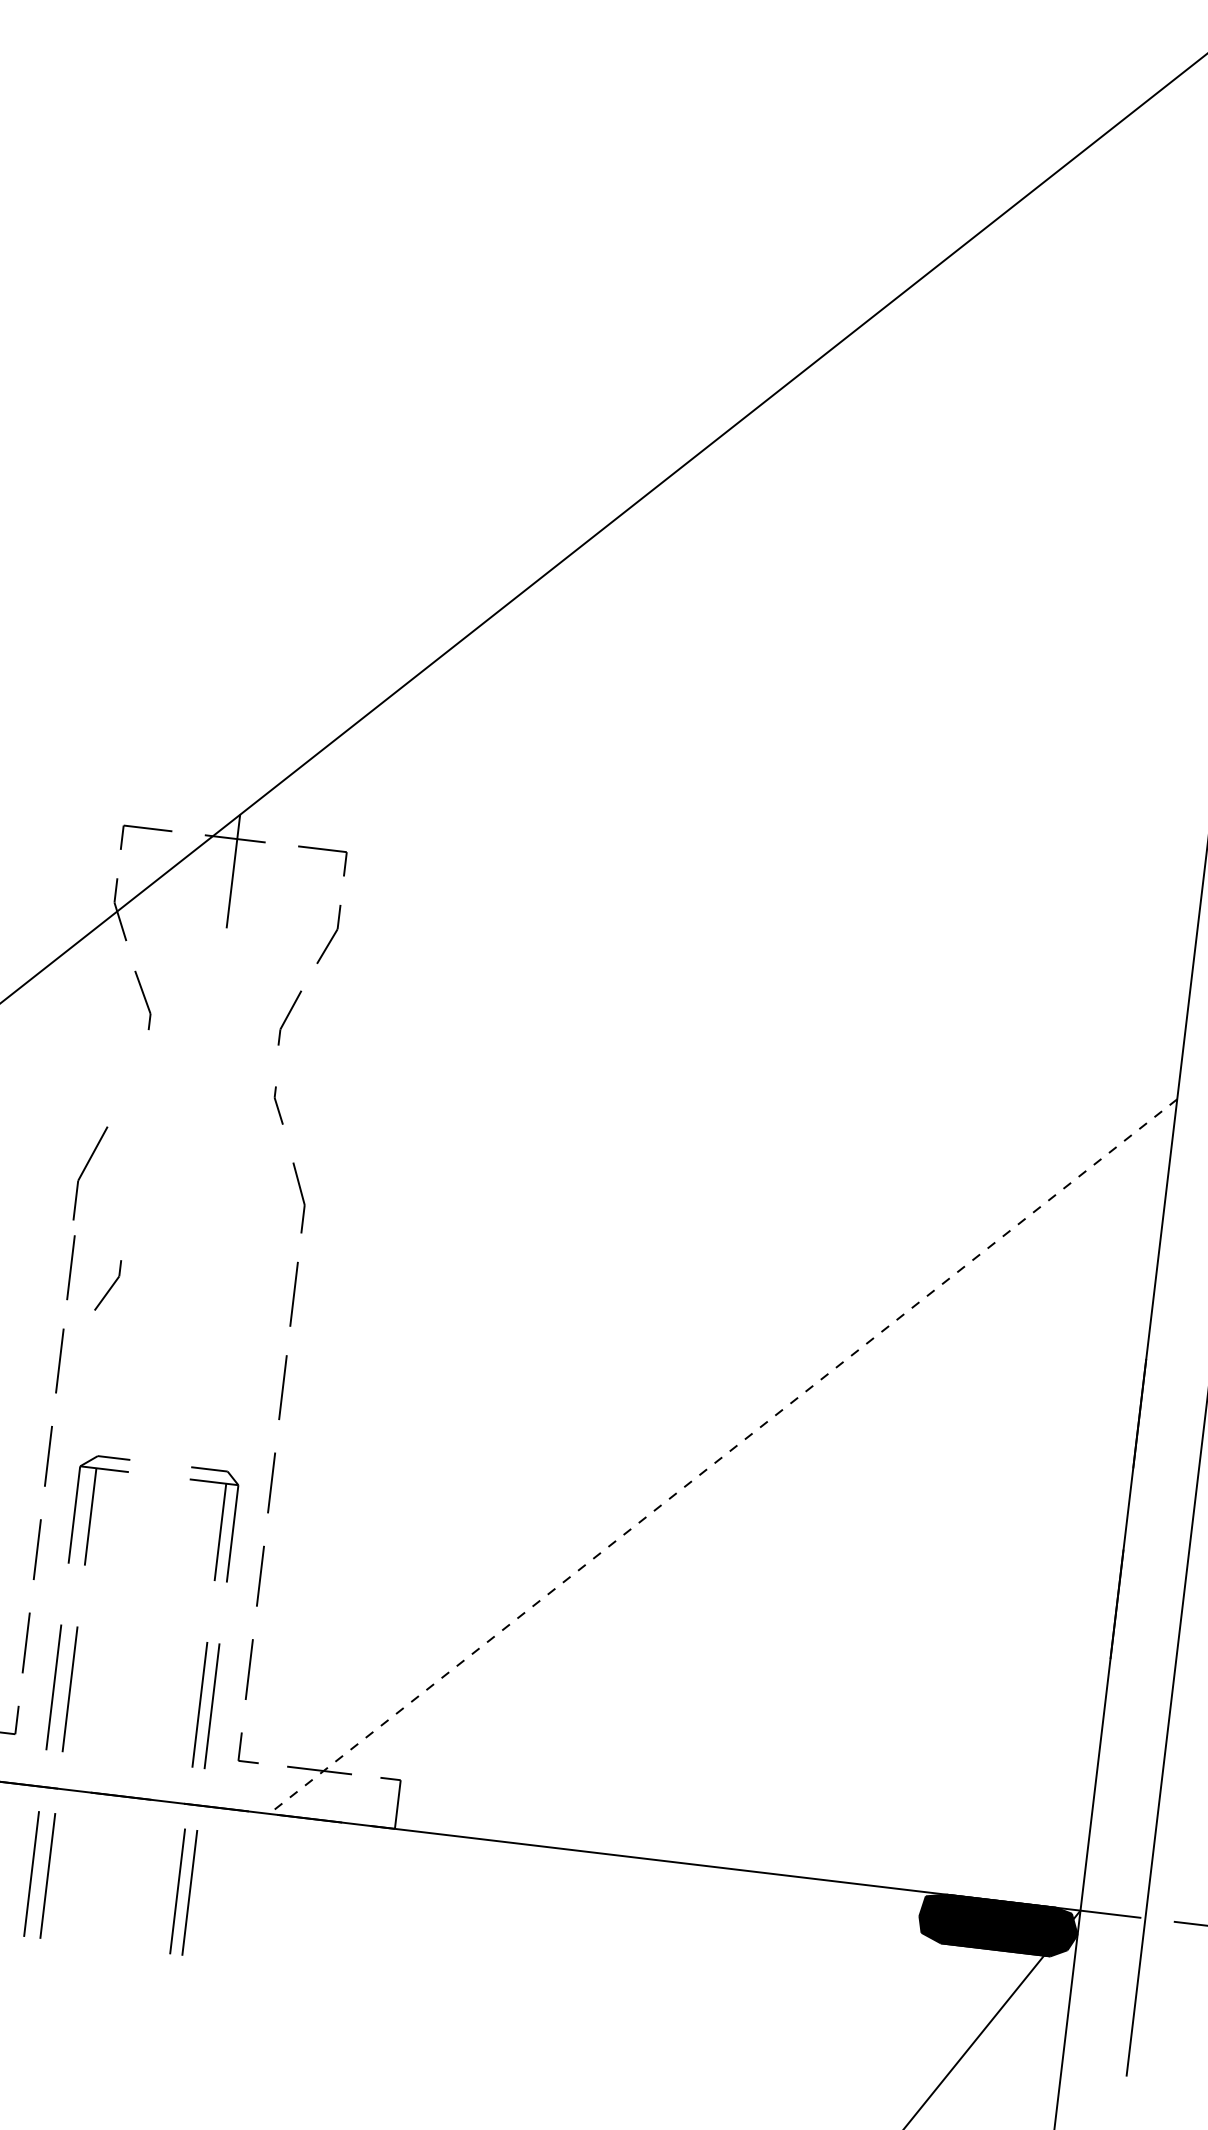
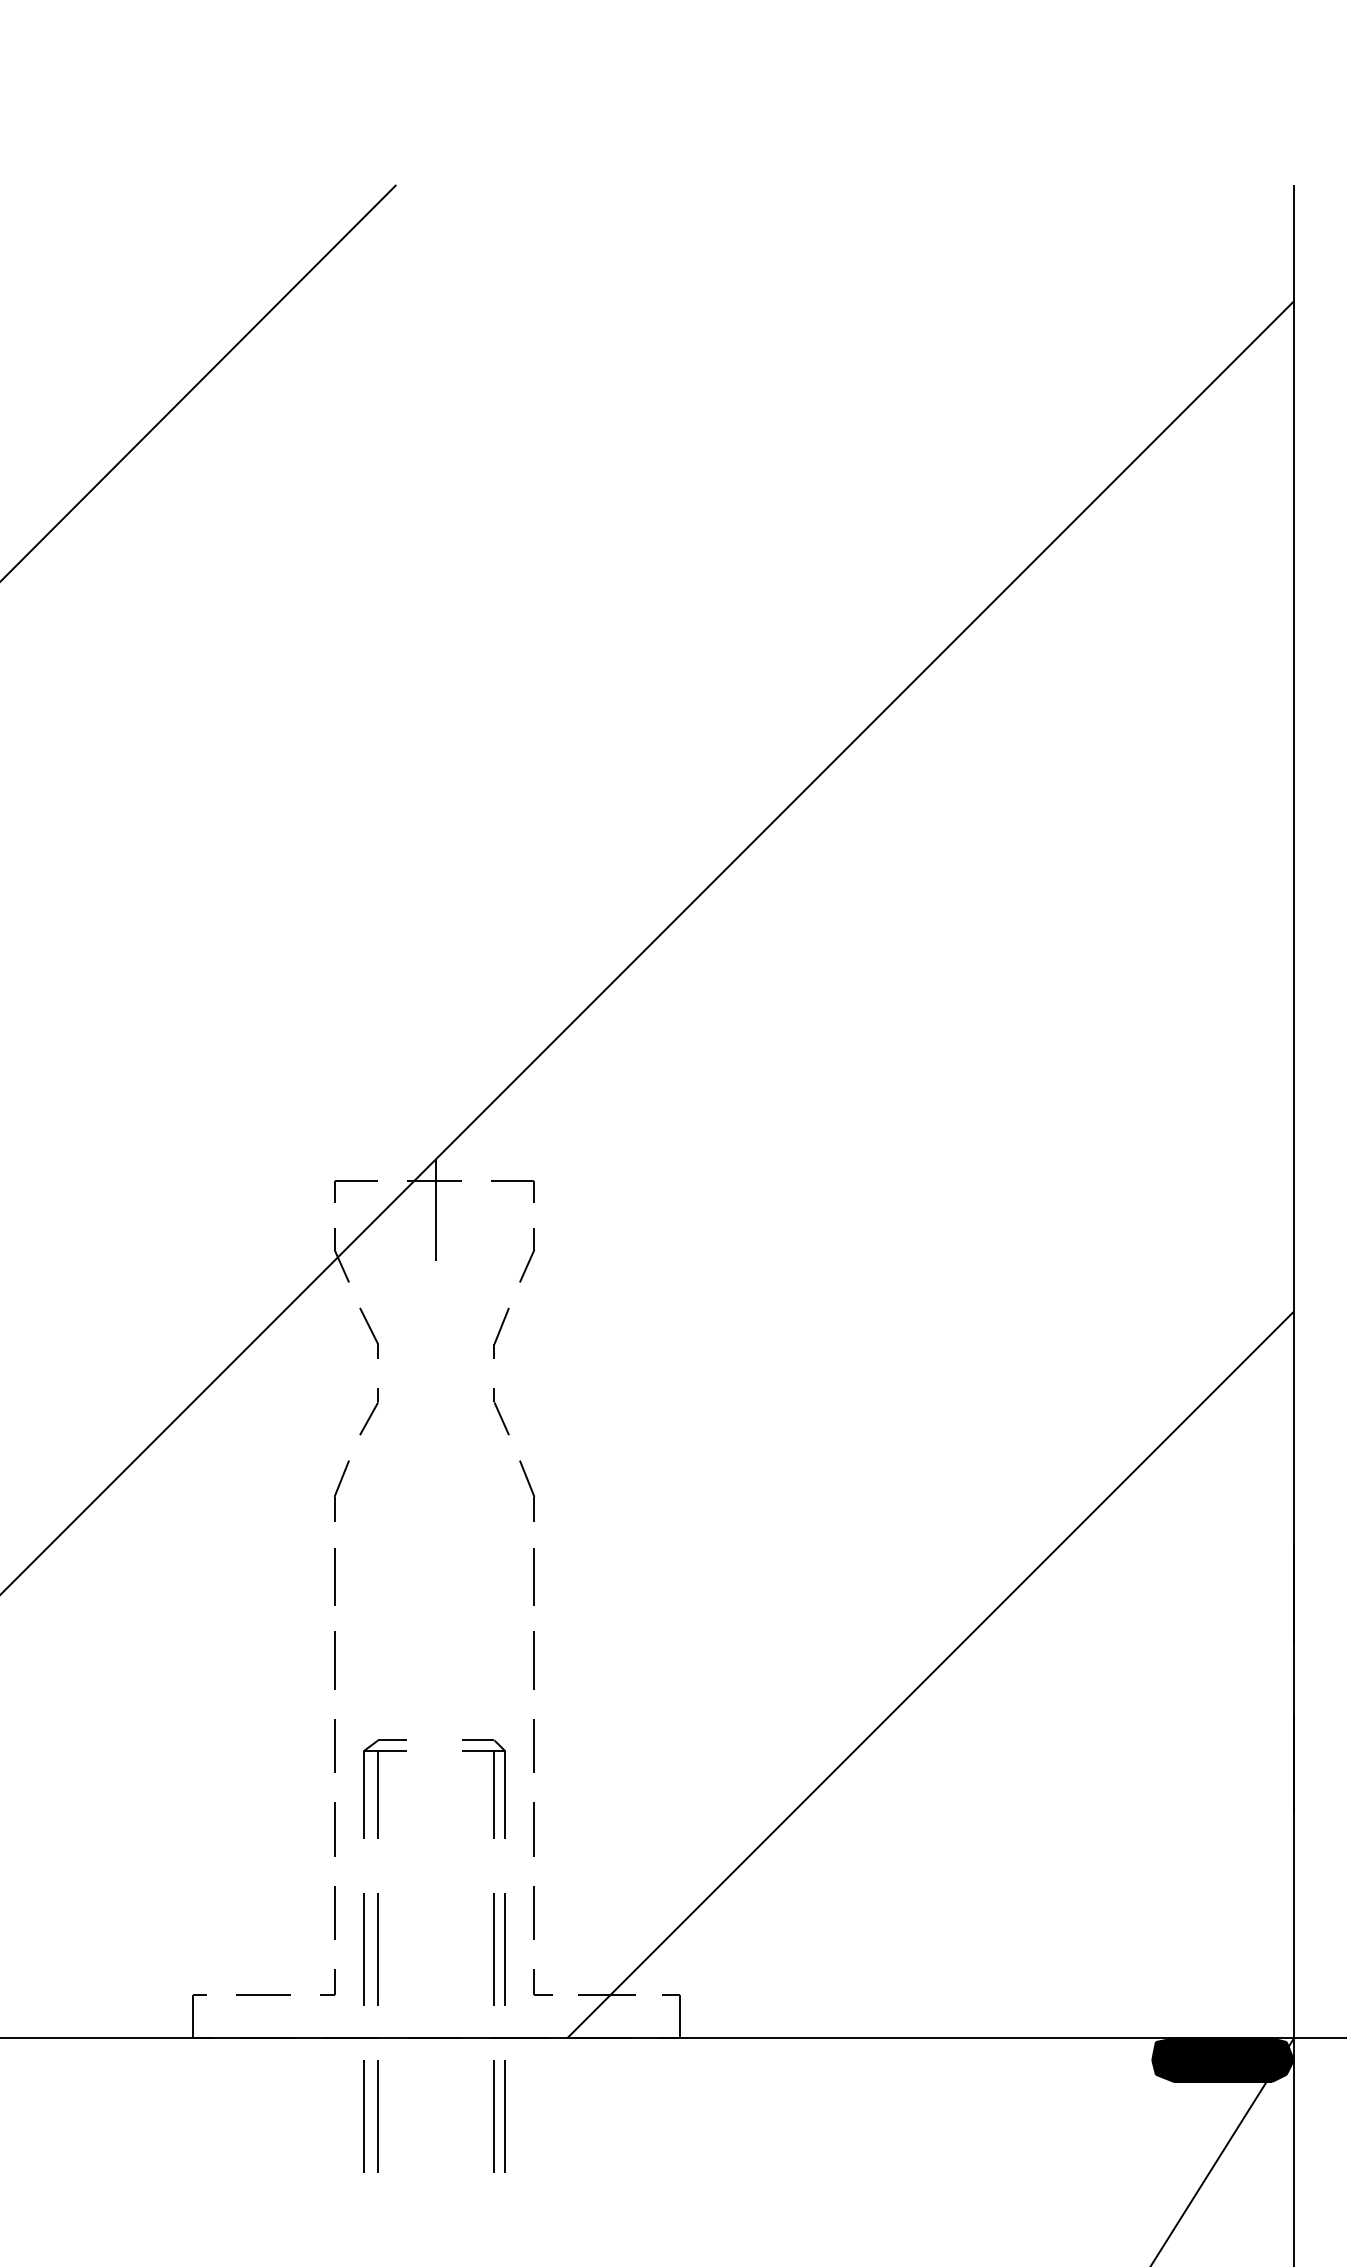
part: (279, 1105) -> (501, 1411), size x1.43
part: (90, 1172) -> (341, 1490), size x0.71
part: (107, 1285) -> (368, 1411), moved
line: (723, 1456) -> (930, 1674), dashed -> solid

